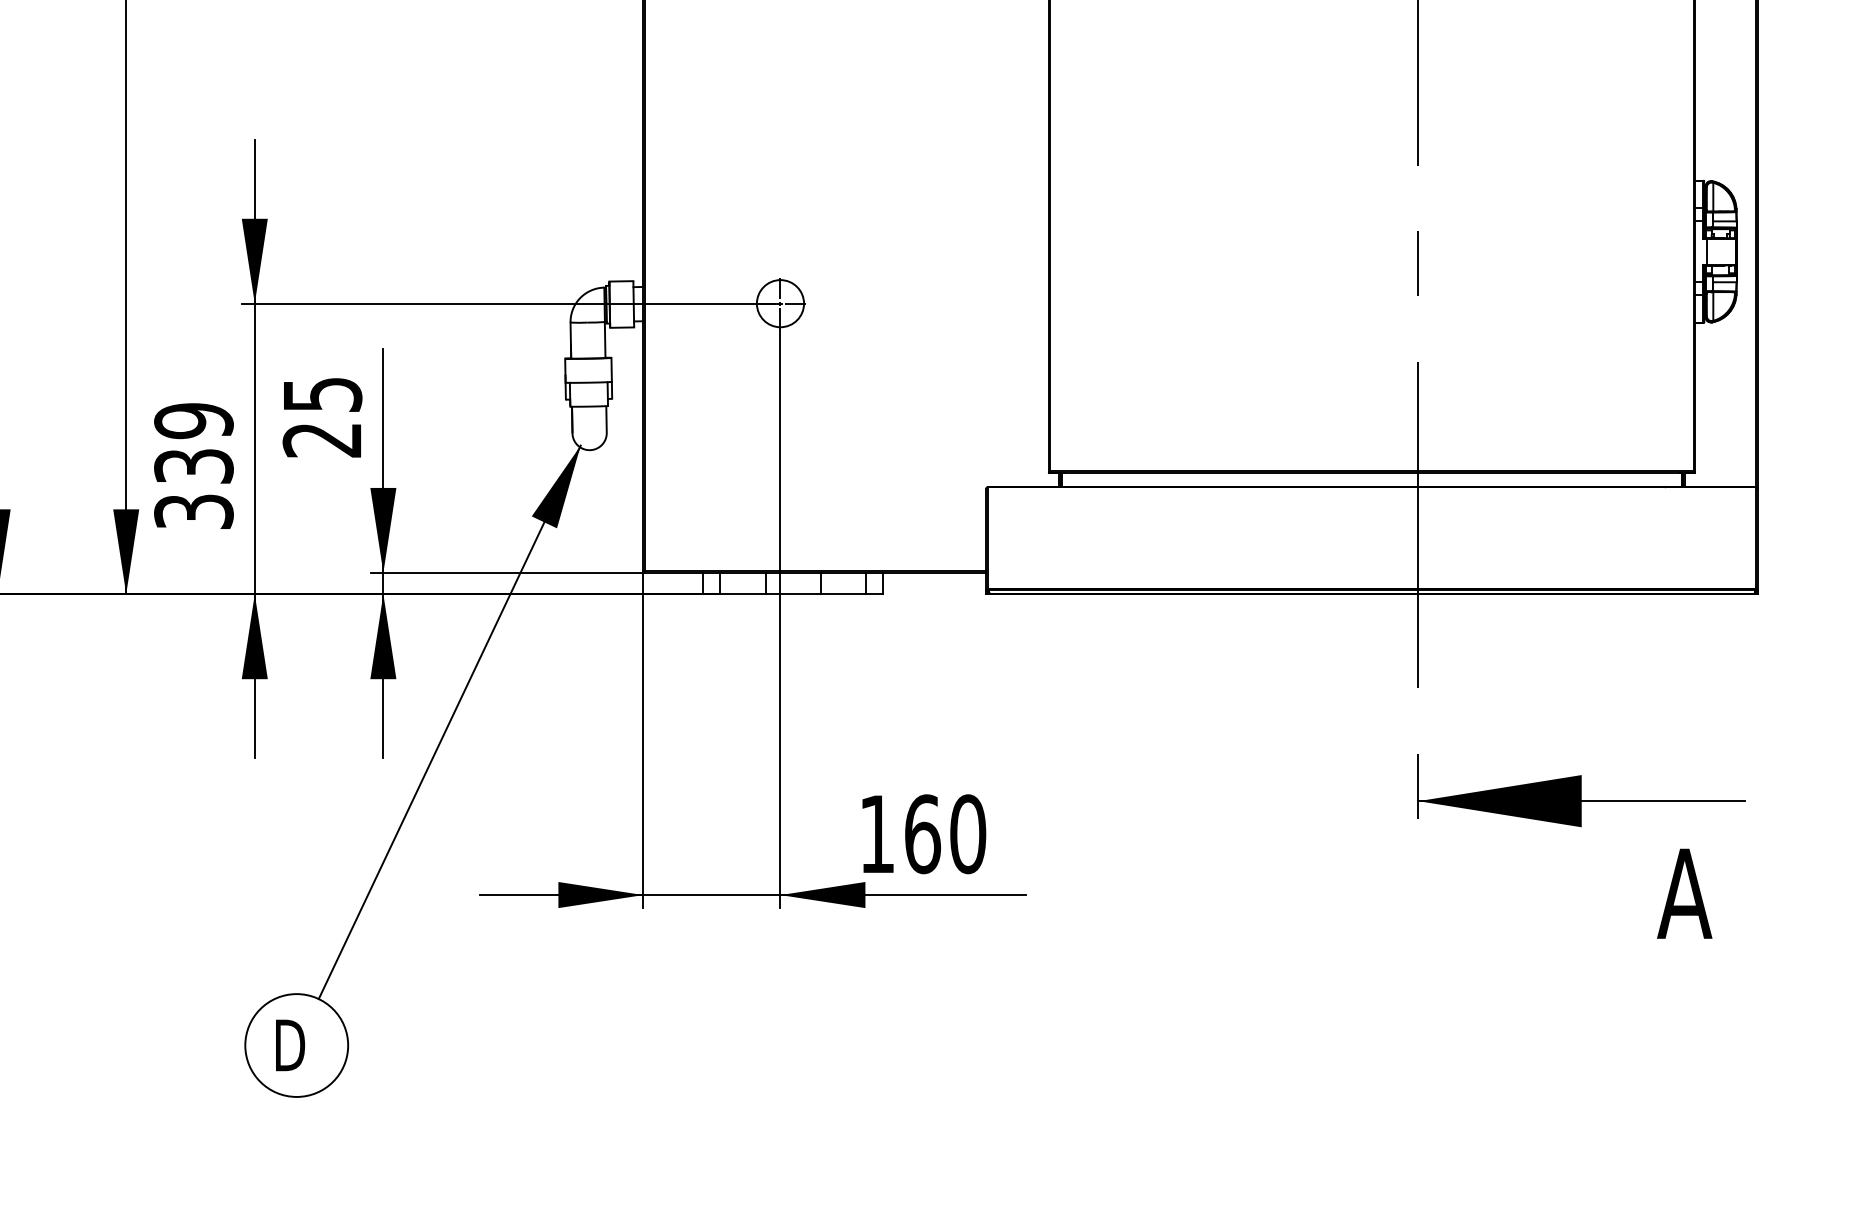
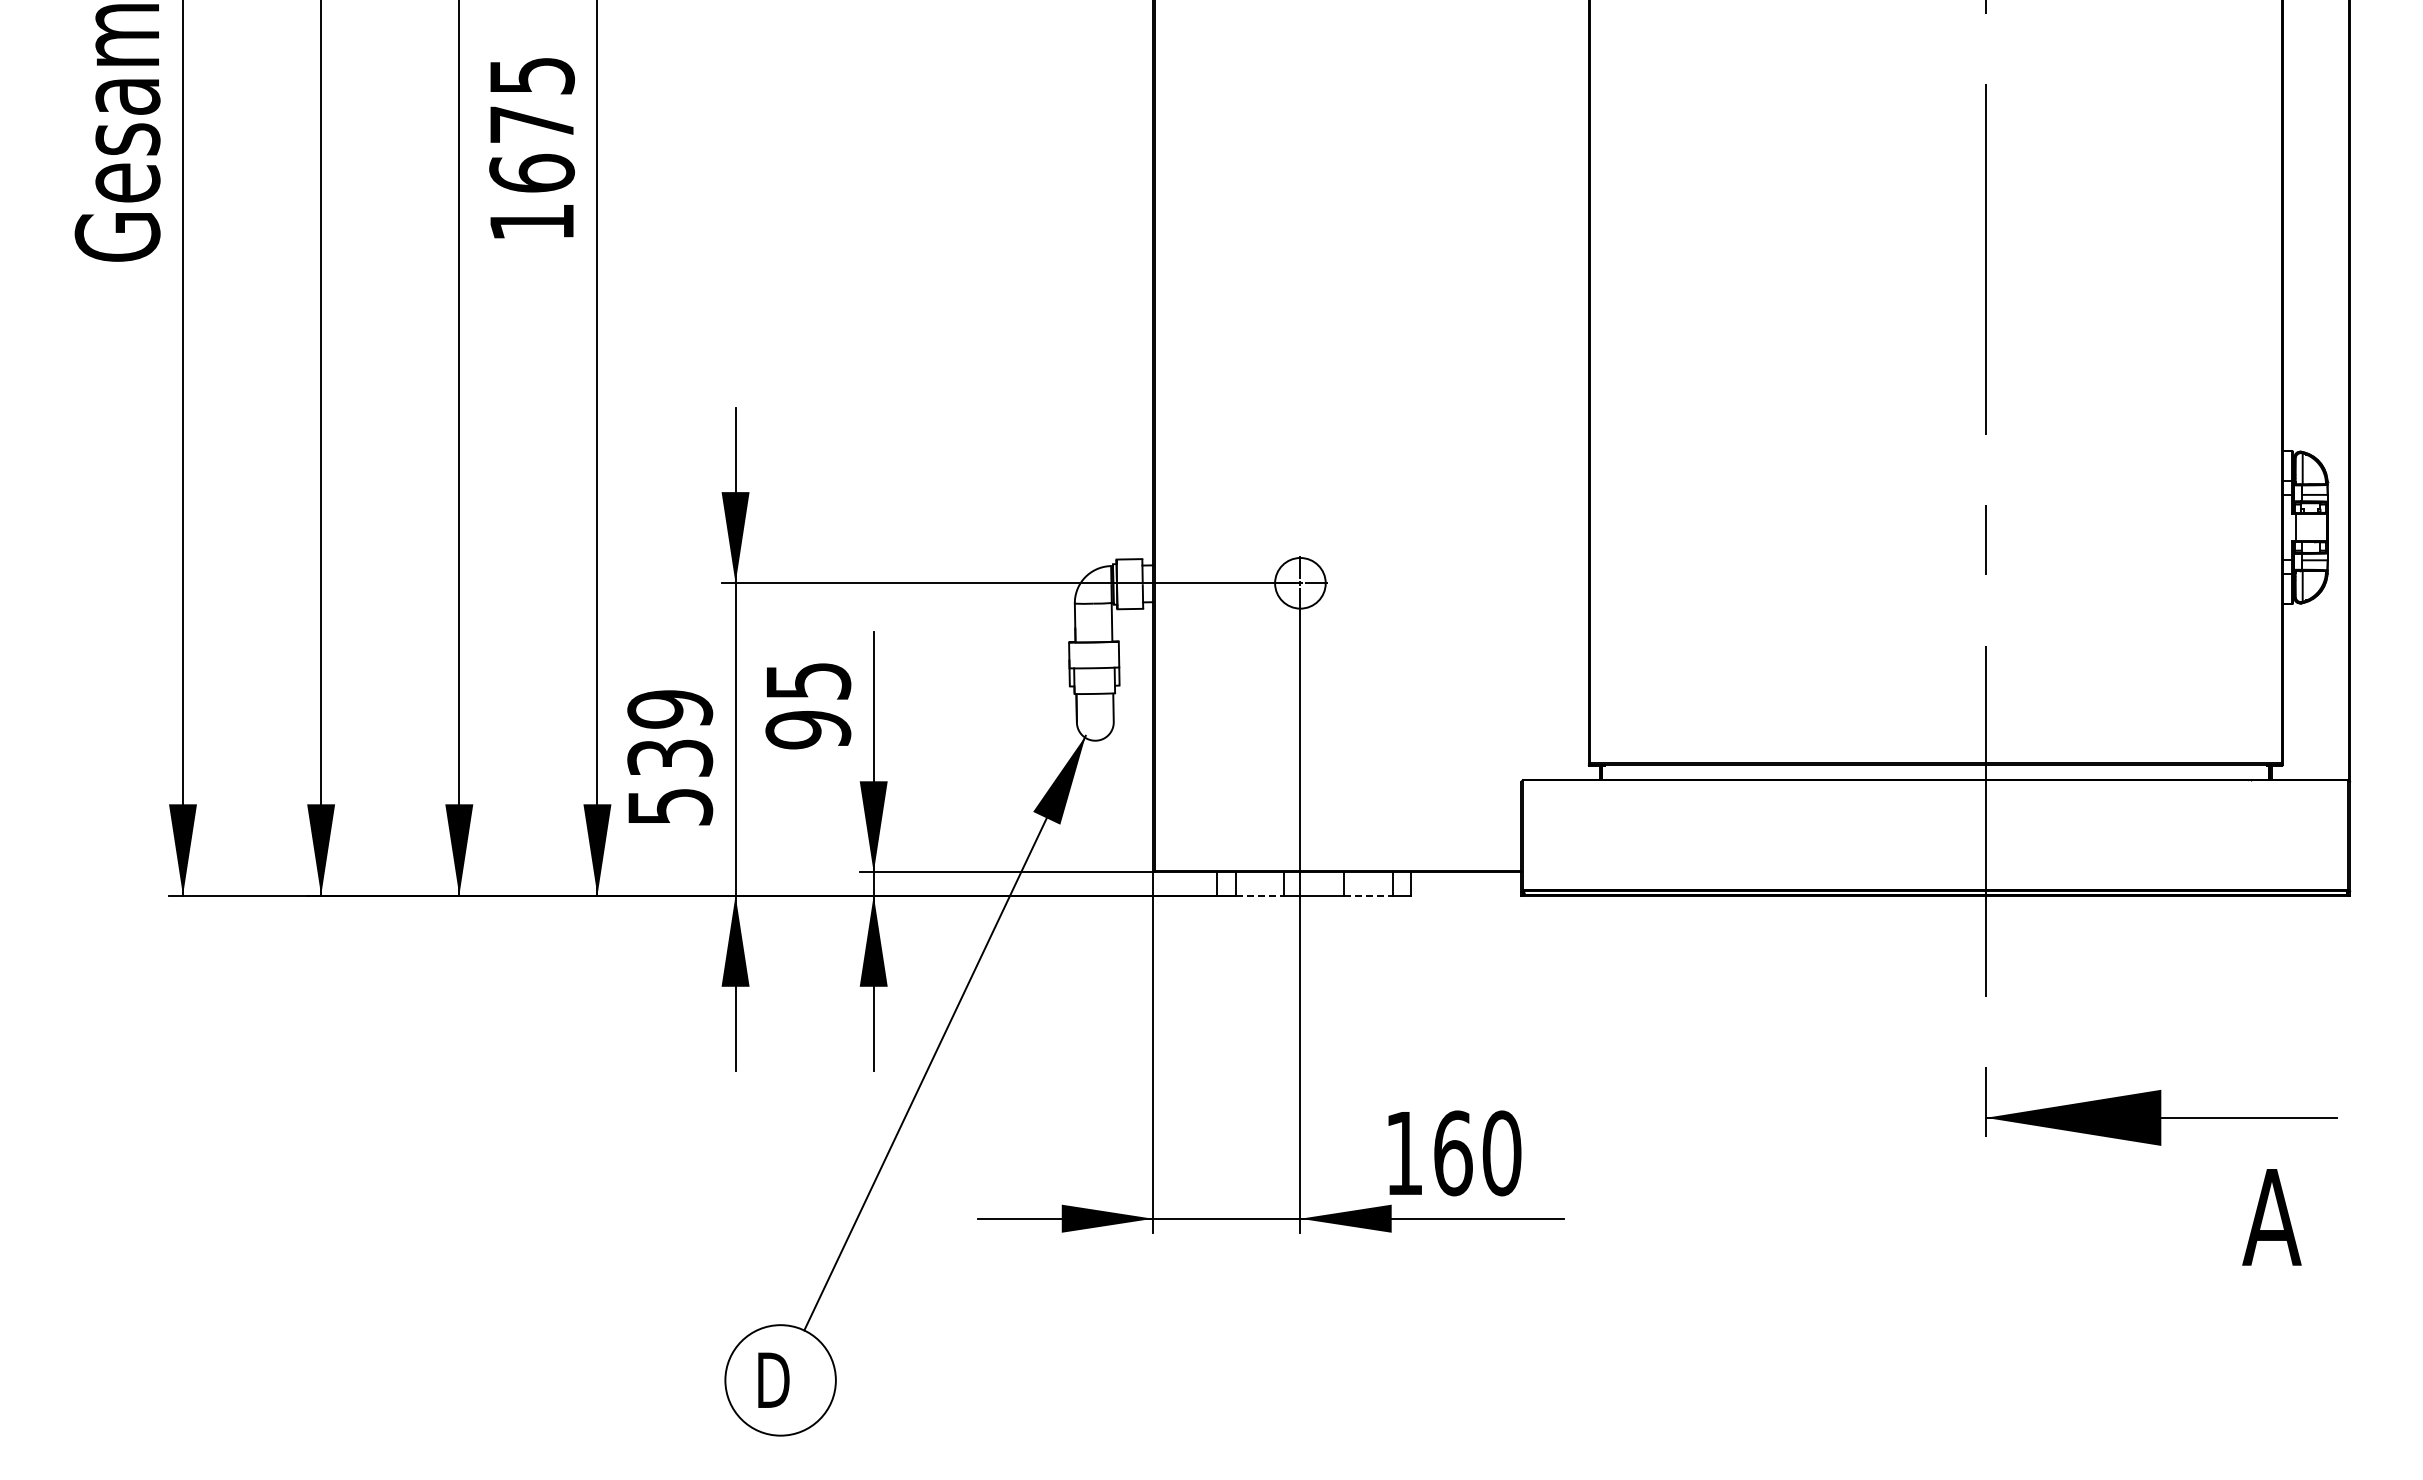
text: (322, 440) -> (808, 730), 25 -> 95
text: (193, 511) -> (669, 806), 339 -> 539
line: (743, 594) -> (1260, 895), solid -> dashed
line: (843, 594) -> (1368, 895), solid -> dashed

